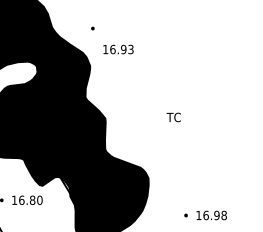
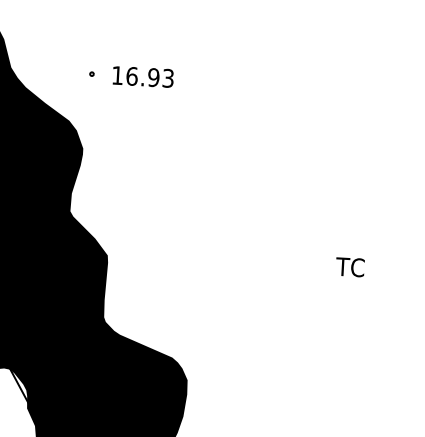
text: (118, 49) -> (143, 76), moved
text: (173, 117) -> (349, 267), moved

